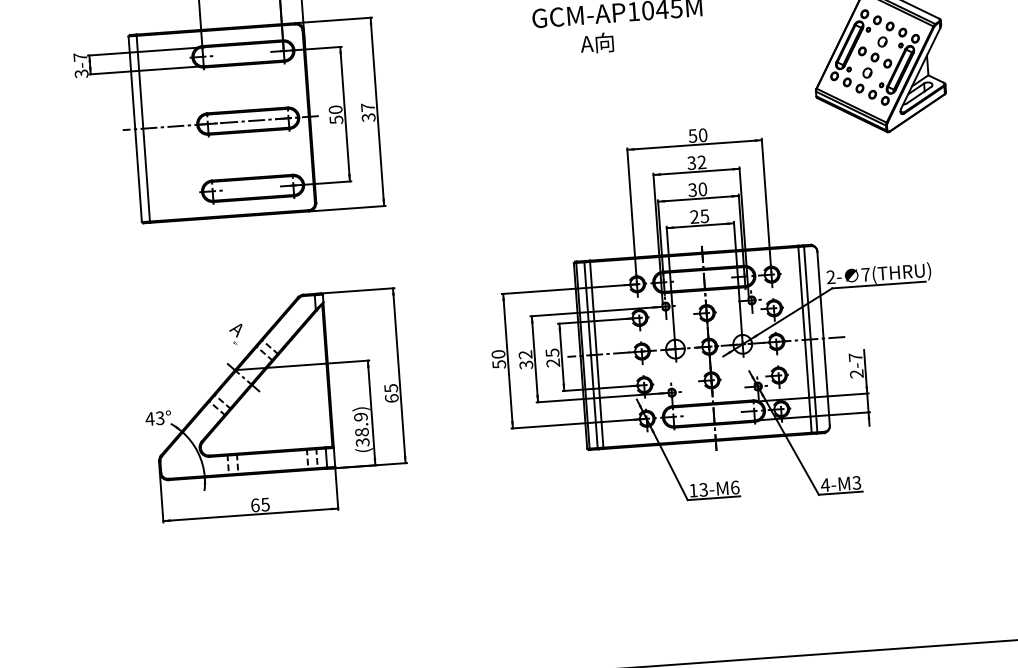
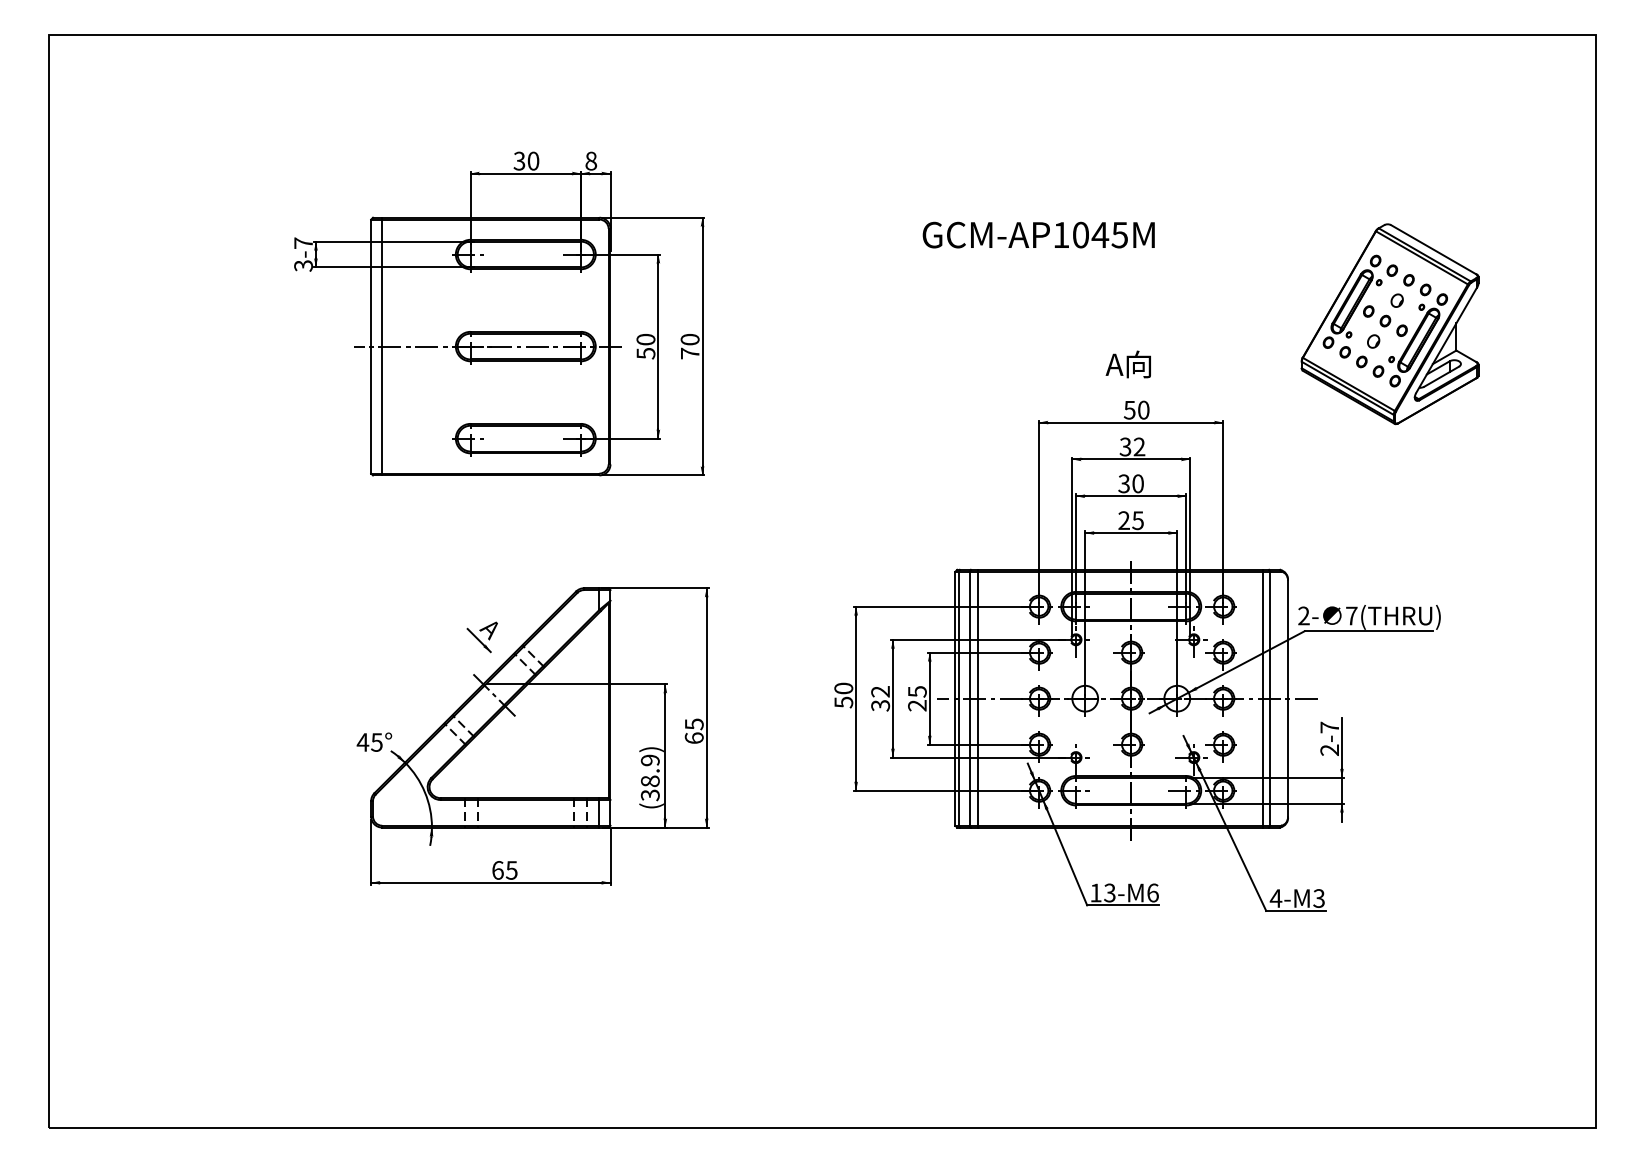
text: (596, 43) -> (1127, 364), moved
text: (367, 112) -> (689, 346), 37 -> 70
line: (229, 338) -> (478, 640), added
text: (159, 418) -> (376, 742), 43° -> 45°

